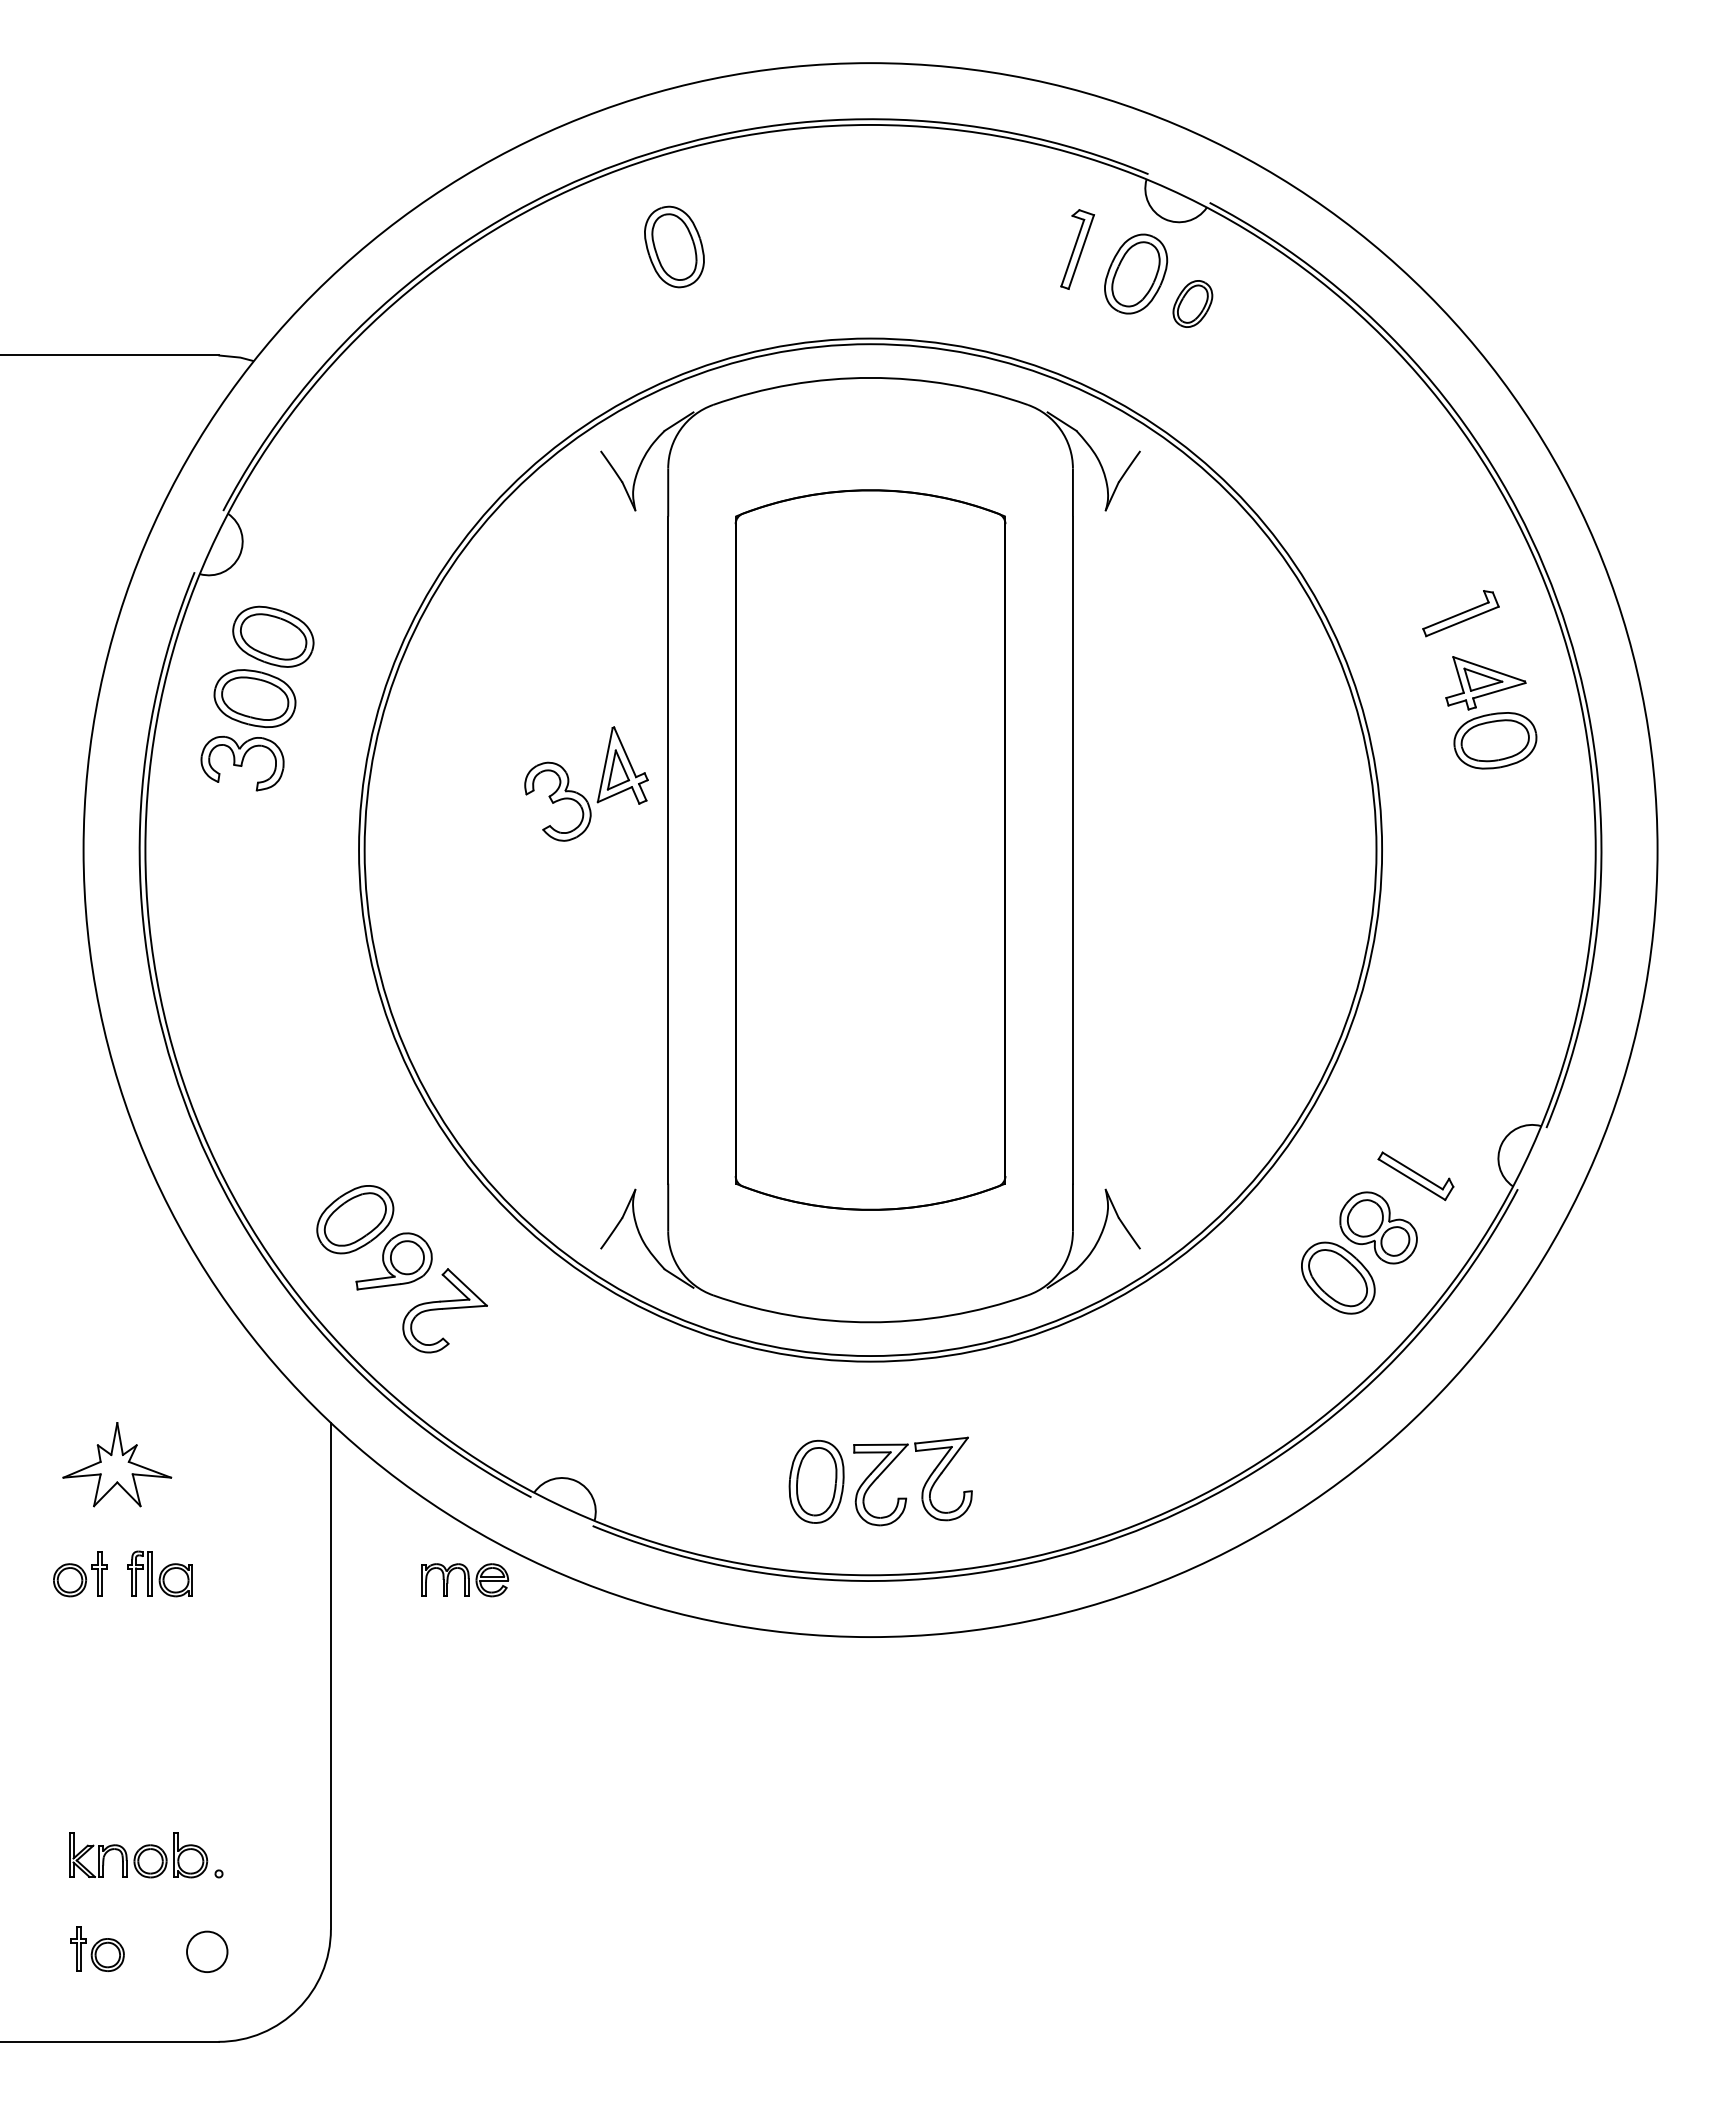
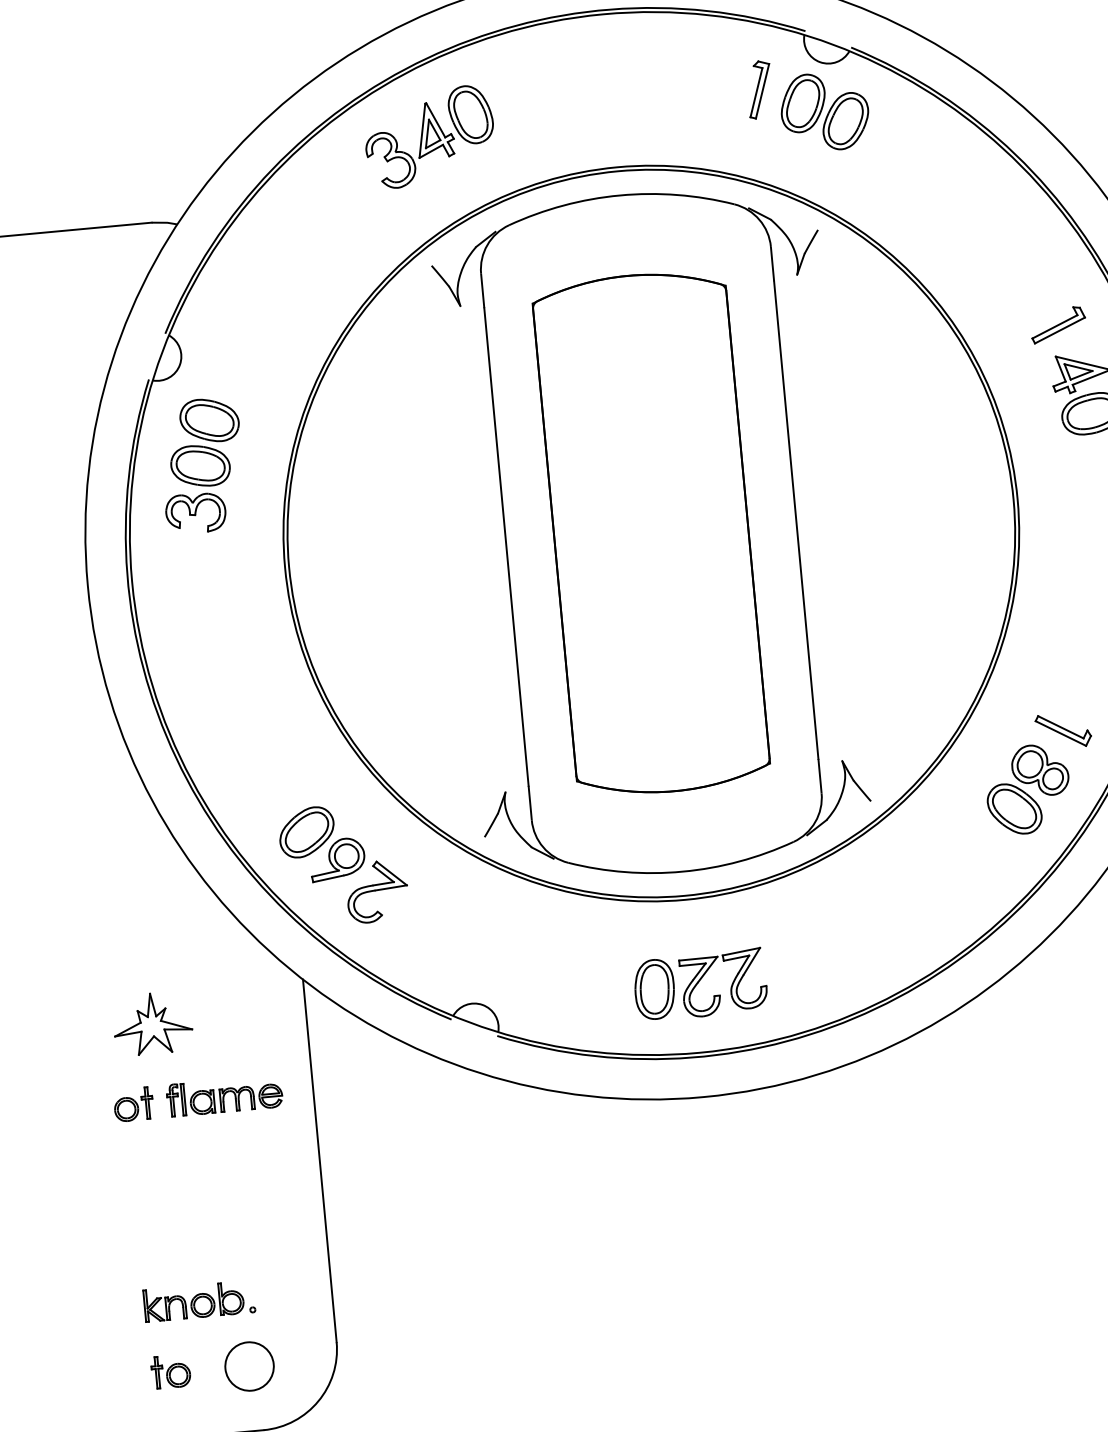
part: (1192, 303) -> (845, 120), size x1.67
part: (580, 793) -> (406, 152), moved
part: (465, 1580) -> (251, 1098), moved
circle: (206, 1951) -> (249, 1366), size x1.67

